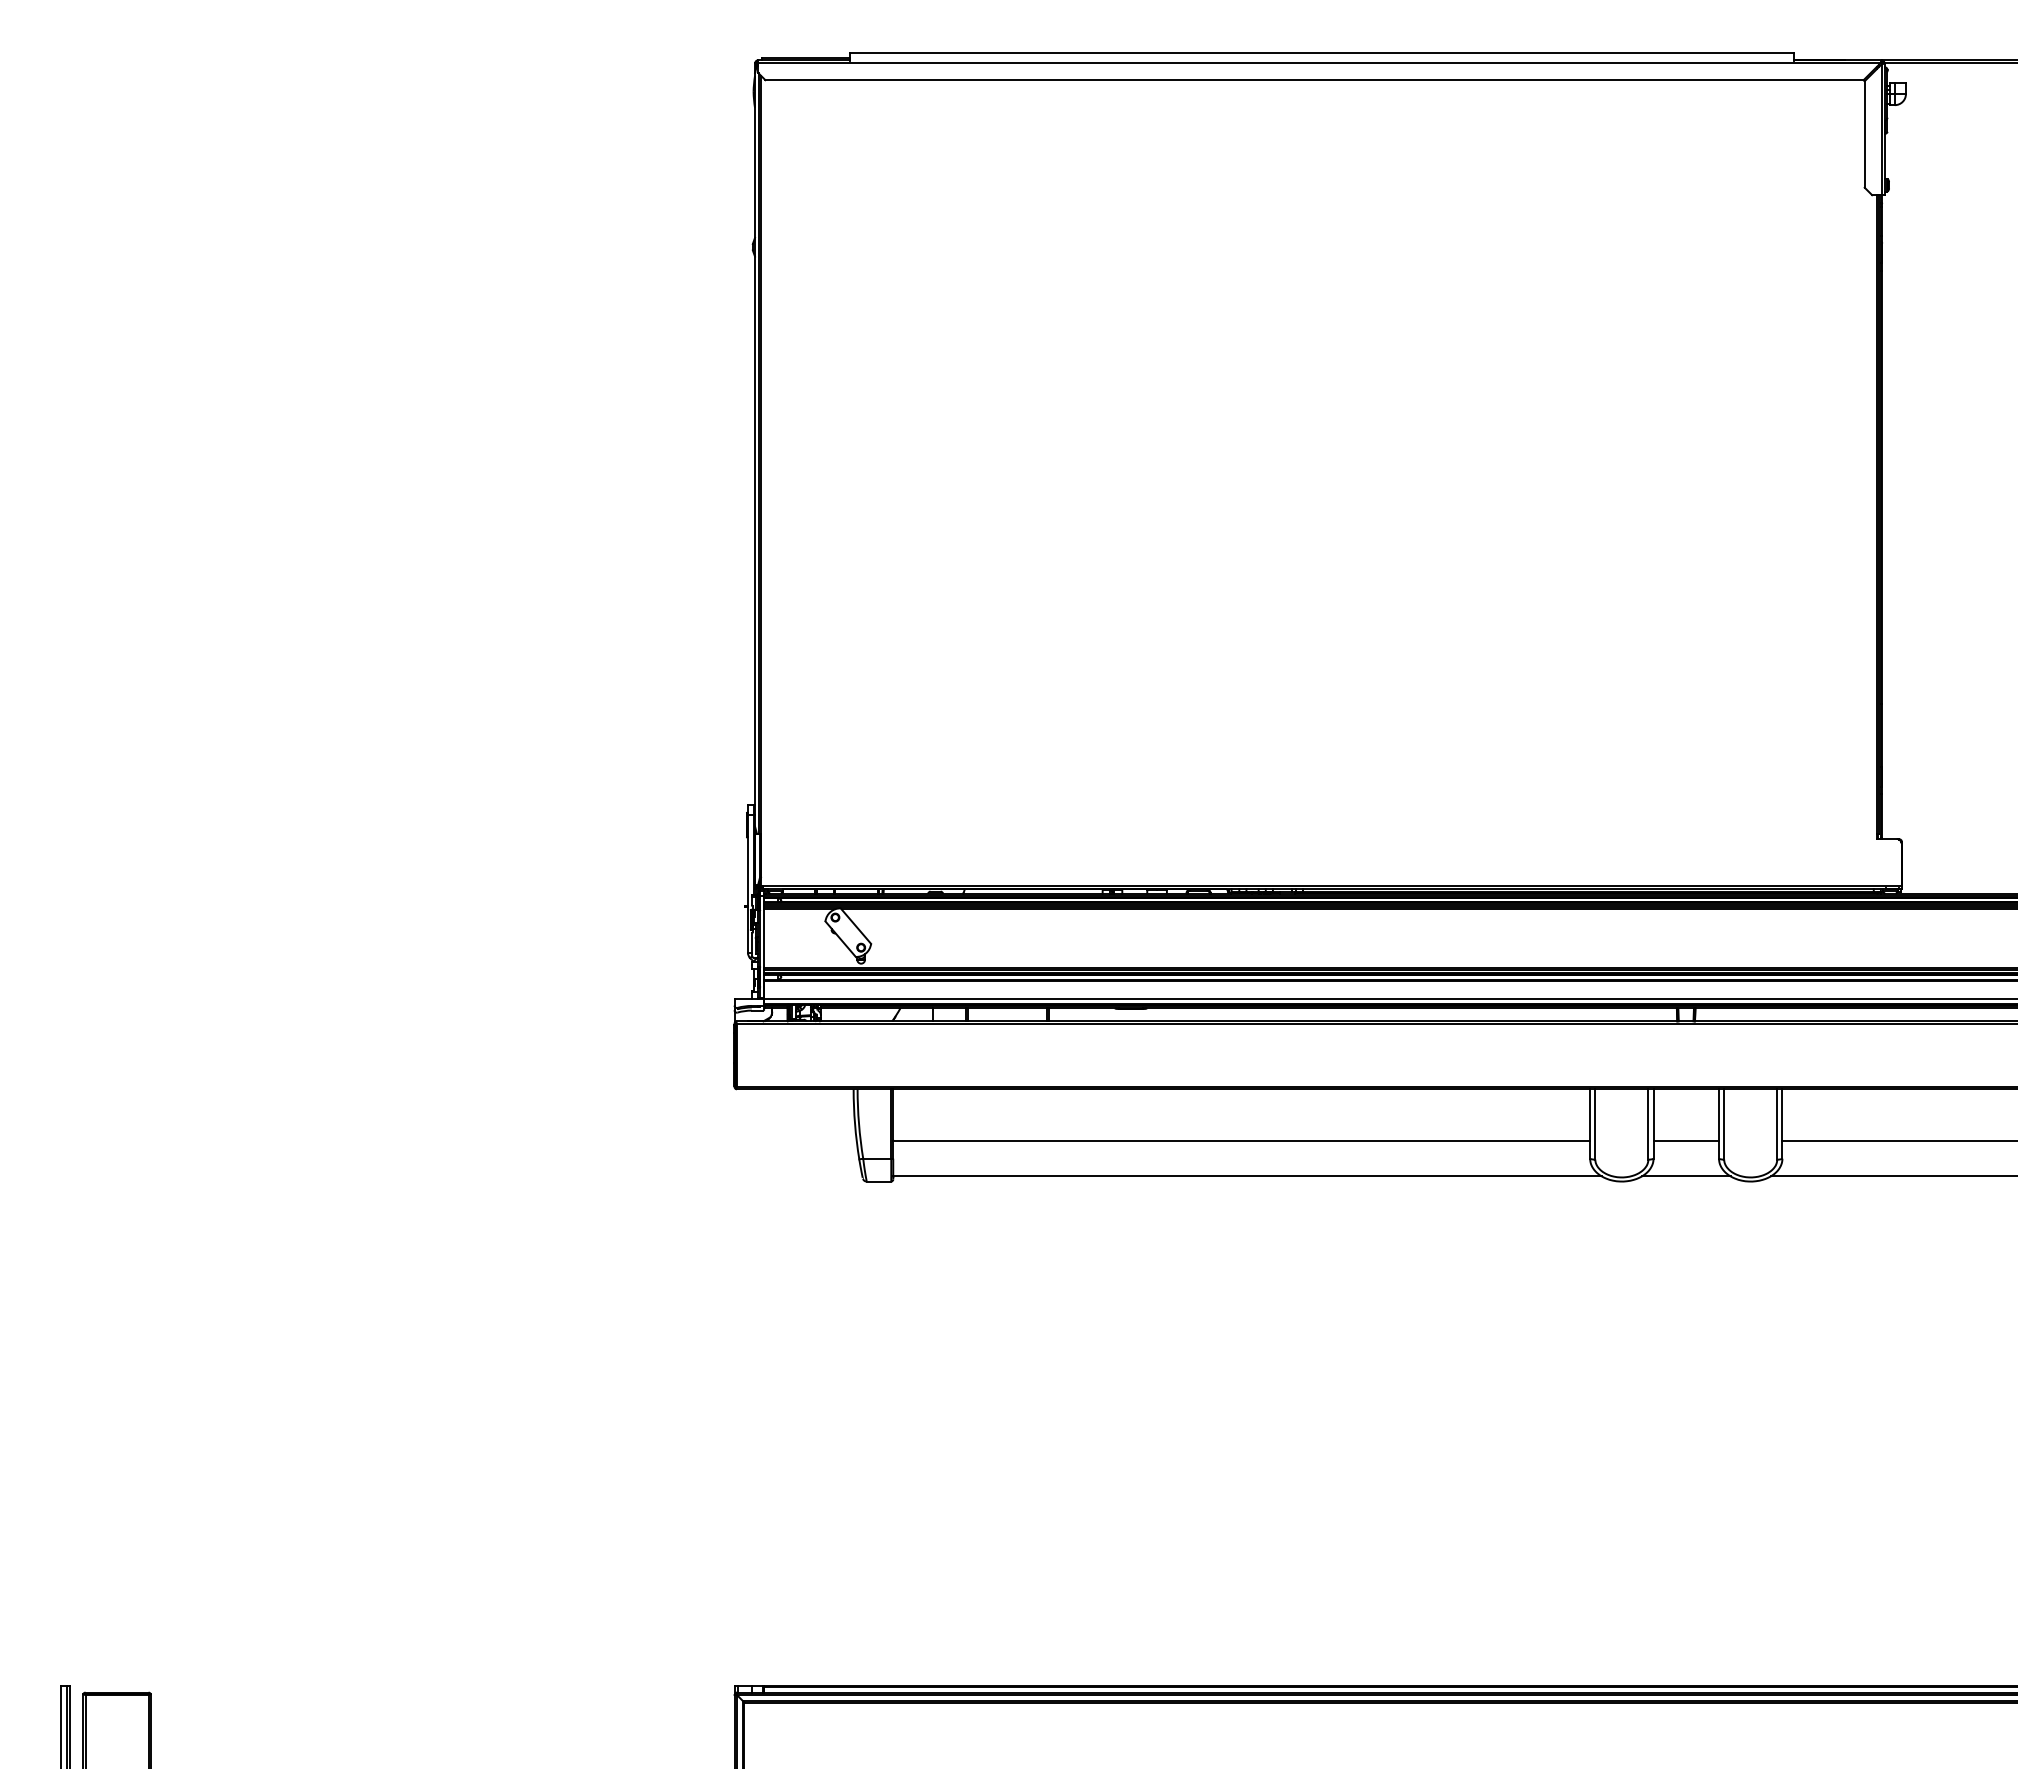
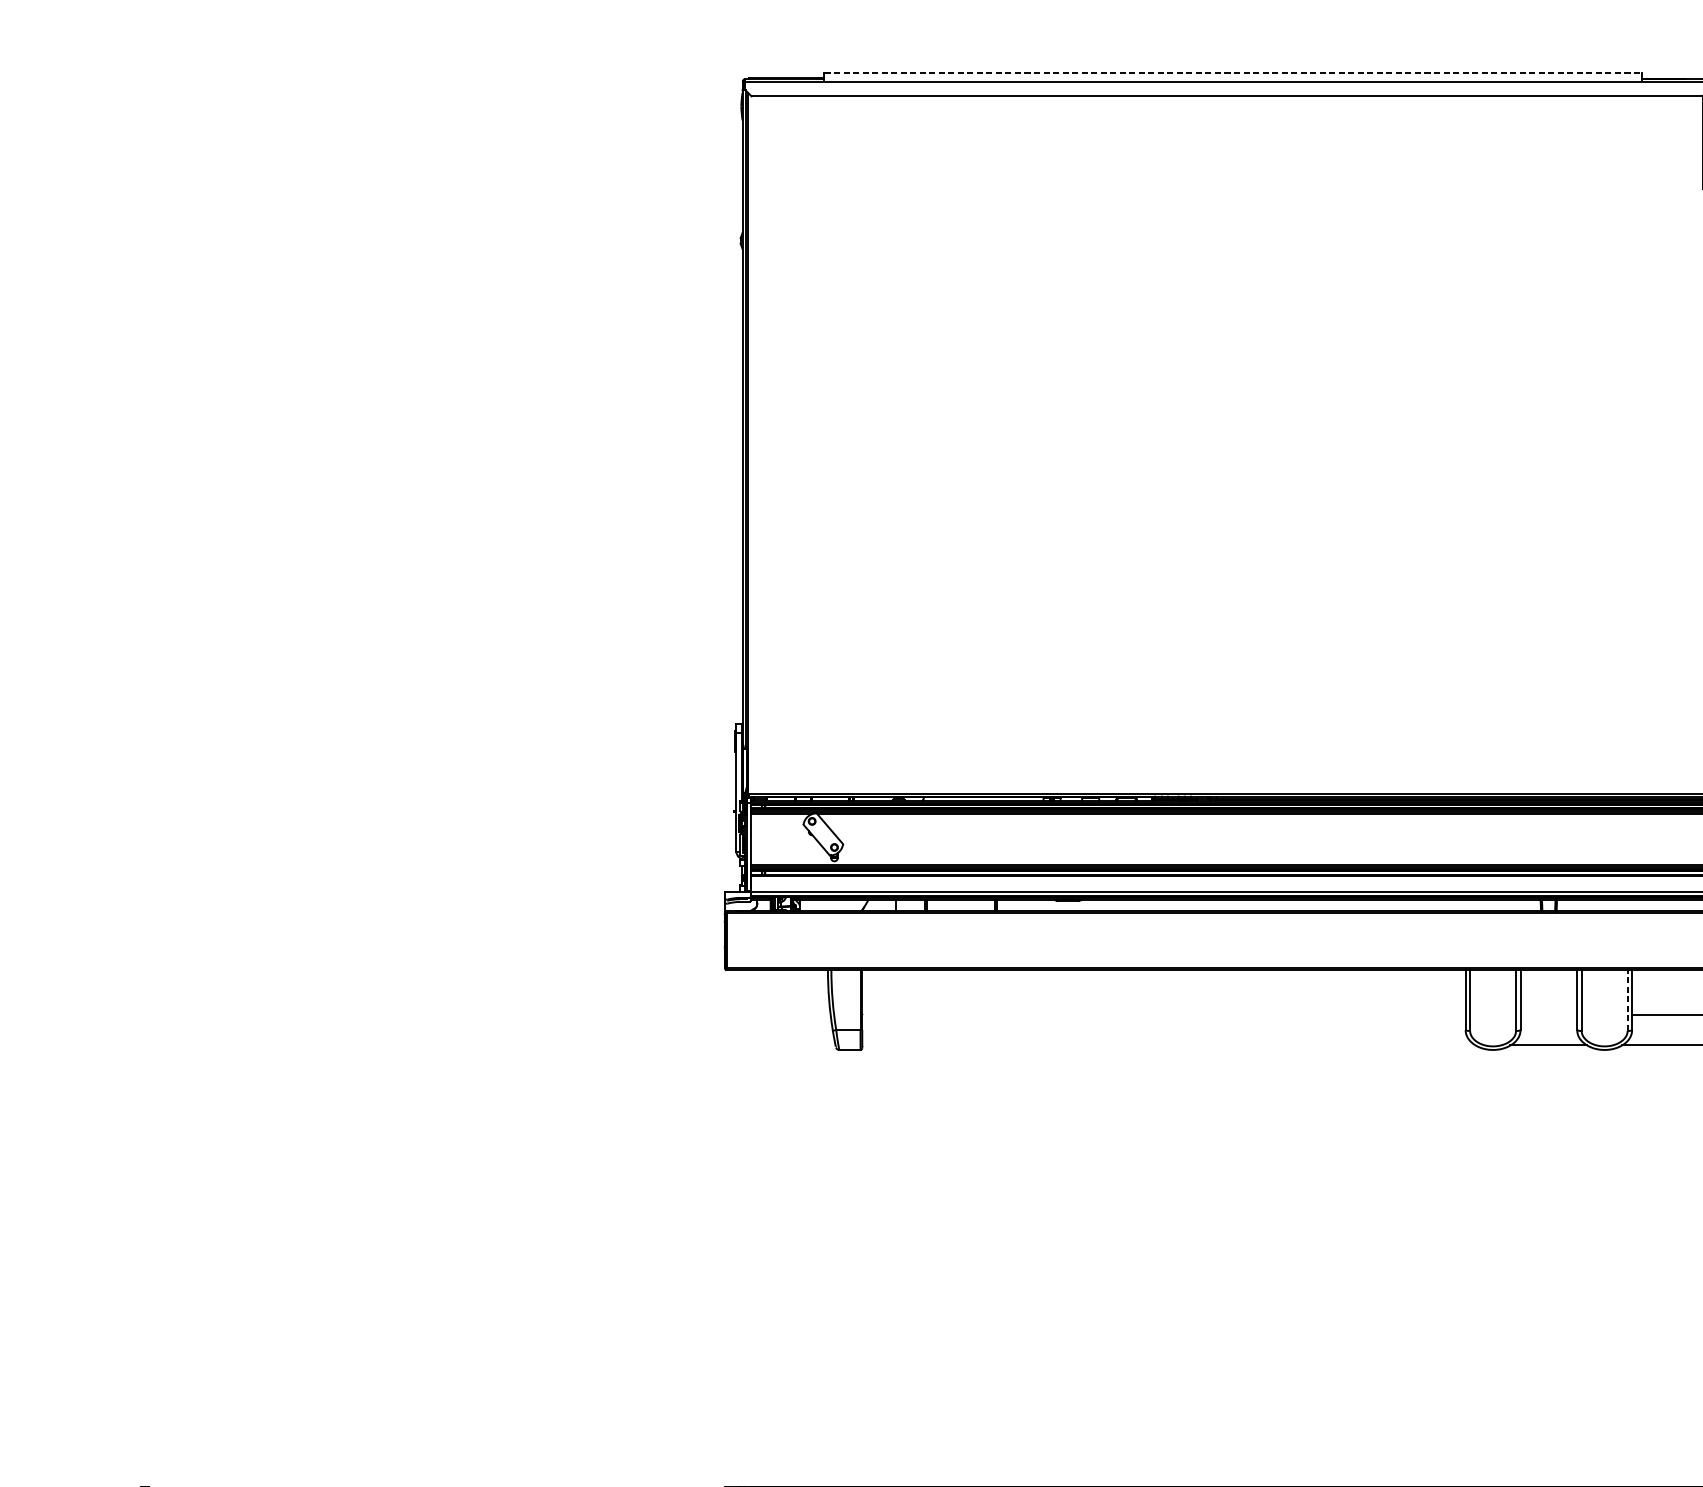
line: (1322, 52) -> (1233, 72), solid -> dashed
line: (1777, 1123) -> (1627, 999), solid -> dashed
line: (1241, 1141) -> (1163, 1015), removed
line: (1685, 1141) -> (1548, 1015), removed
line: (1247, 1176) -> (1168, 1045), removed

